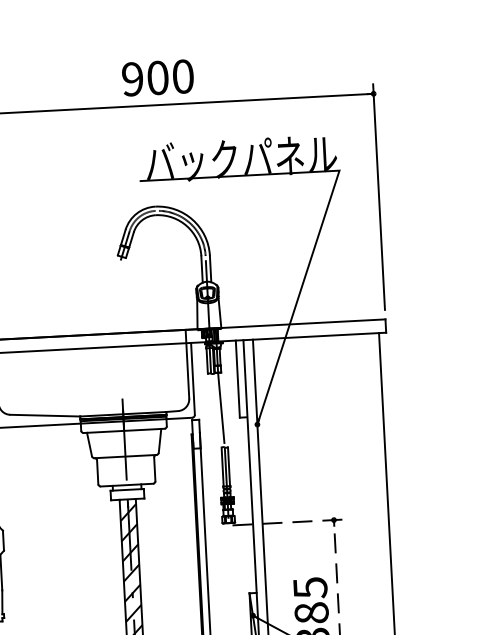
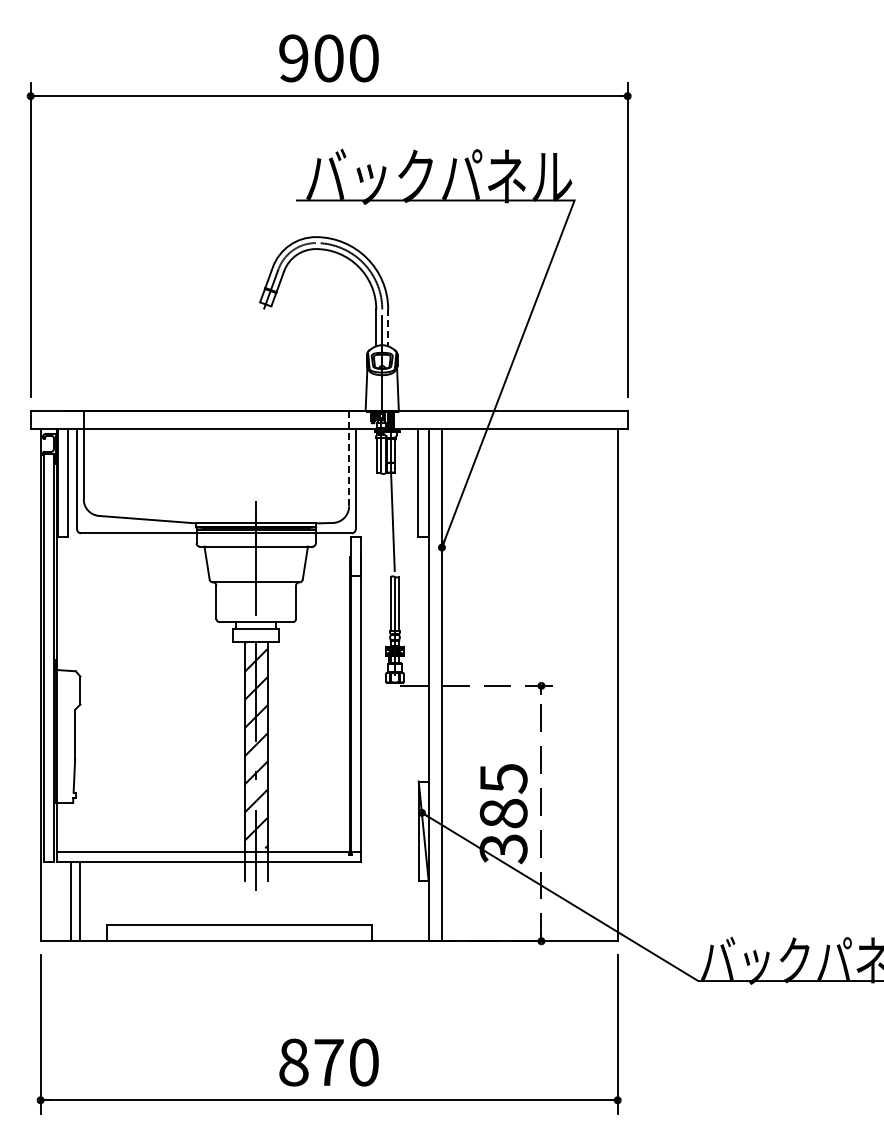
line: (210, 269) -> (388, 328), solid -> dashed
line: (187, 364) -> (349, 458), solid -> dashed

